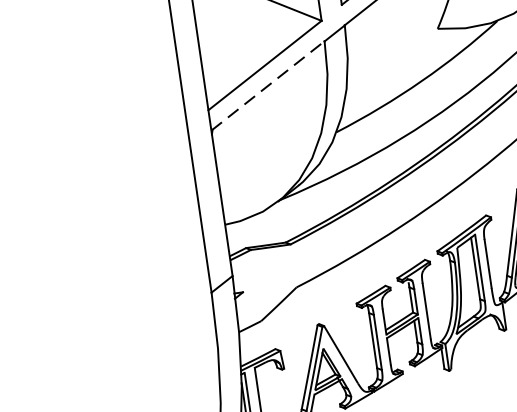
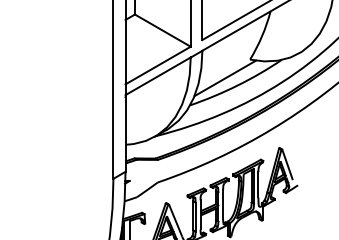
line: (396, 71) -> (225, 78), added
line: (268, 86) -> (158, 76), dashed -> solid

